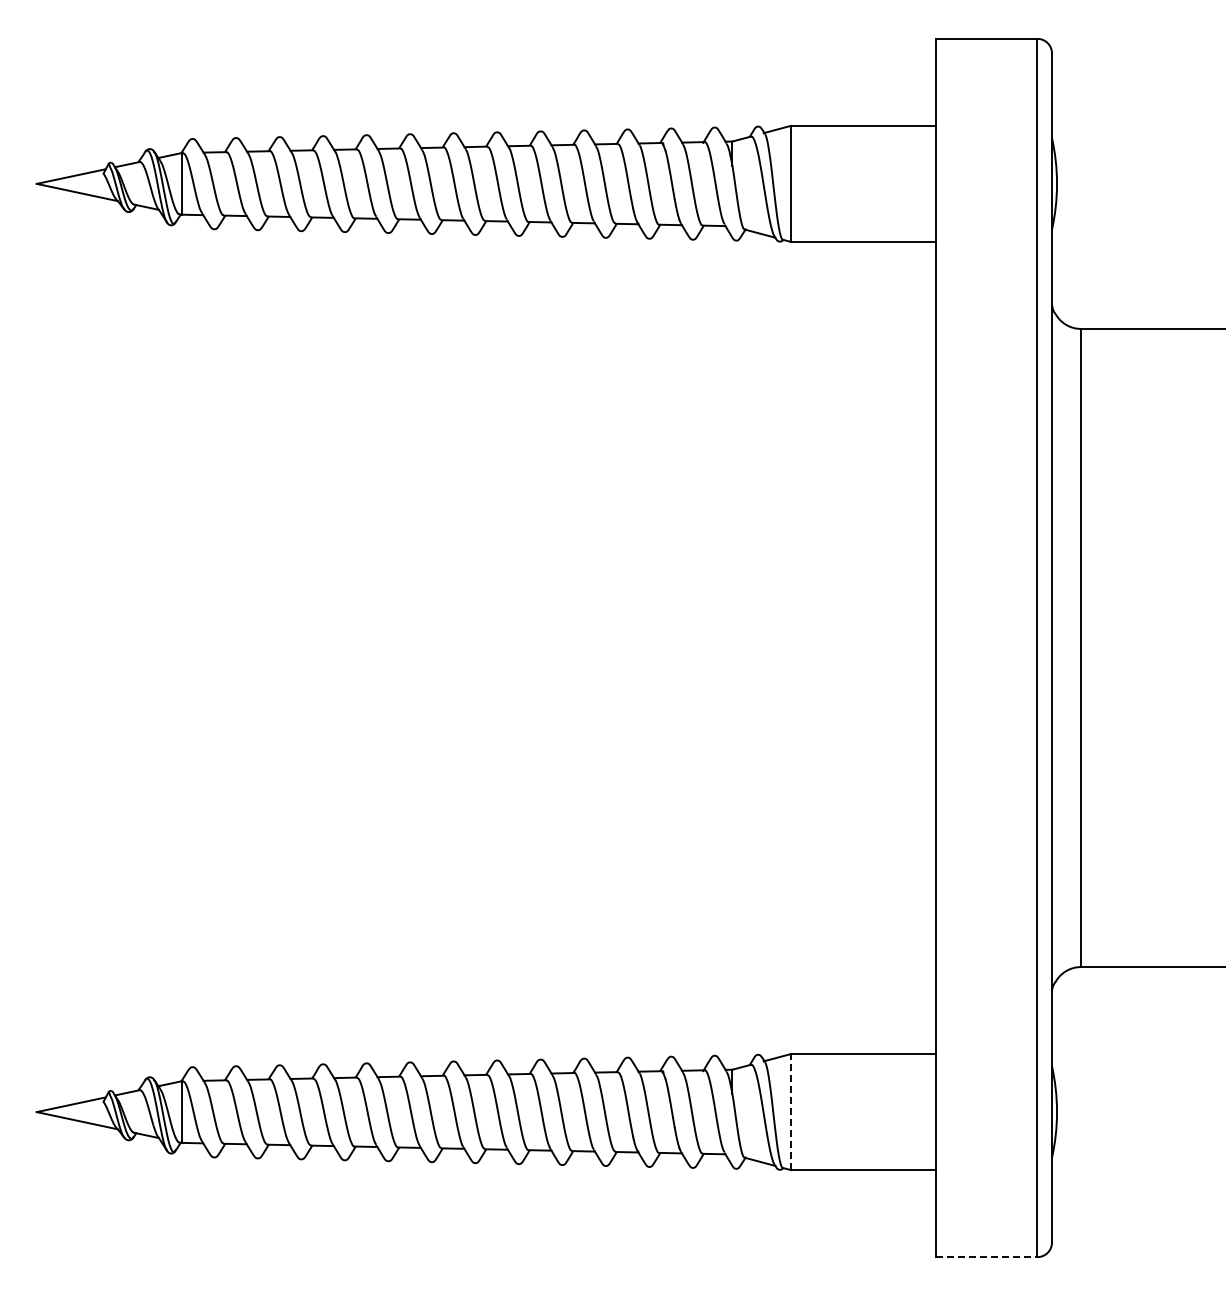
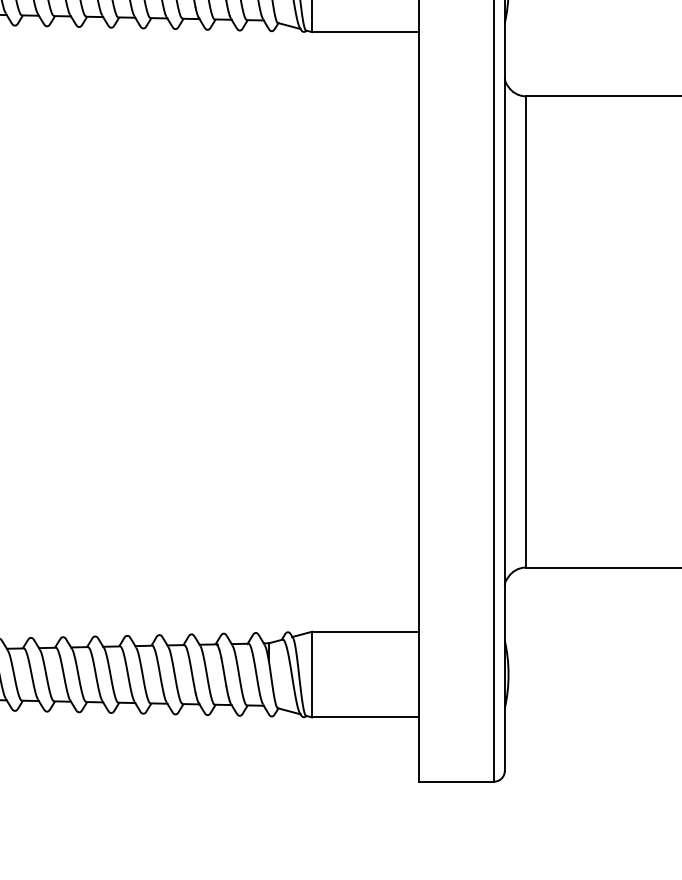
line: (790, 1111) -> (311, 674), dashed -> solid
line: (986, 1257) -> (456, 781), dashed -> solid

